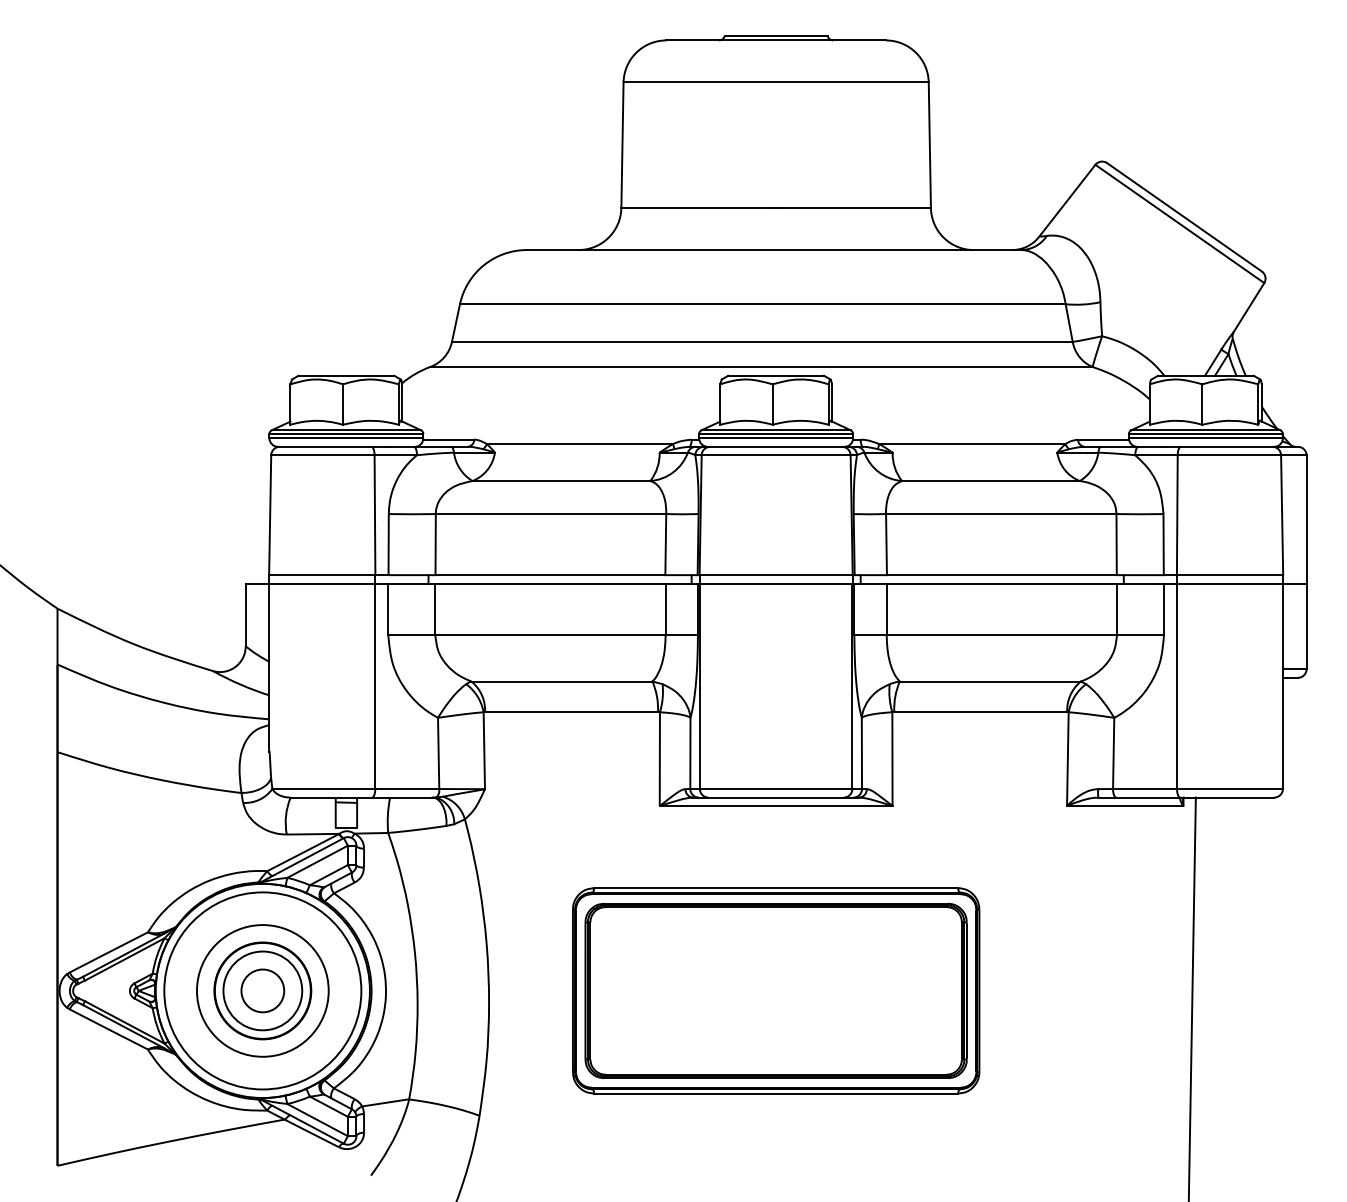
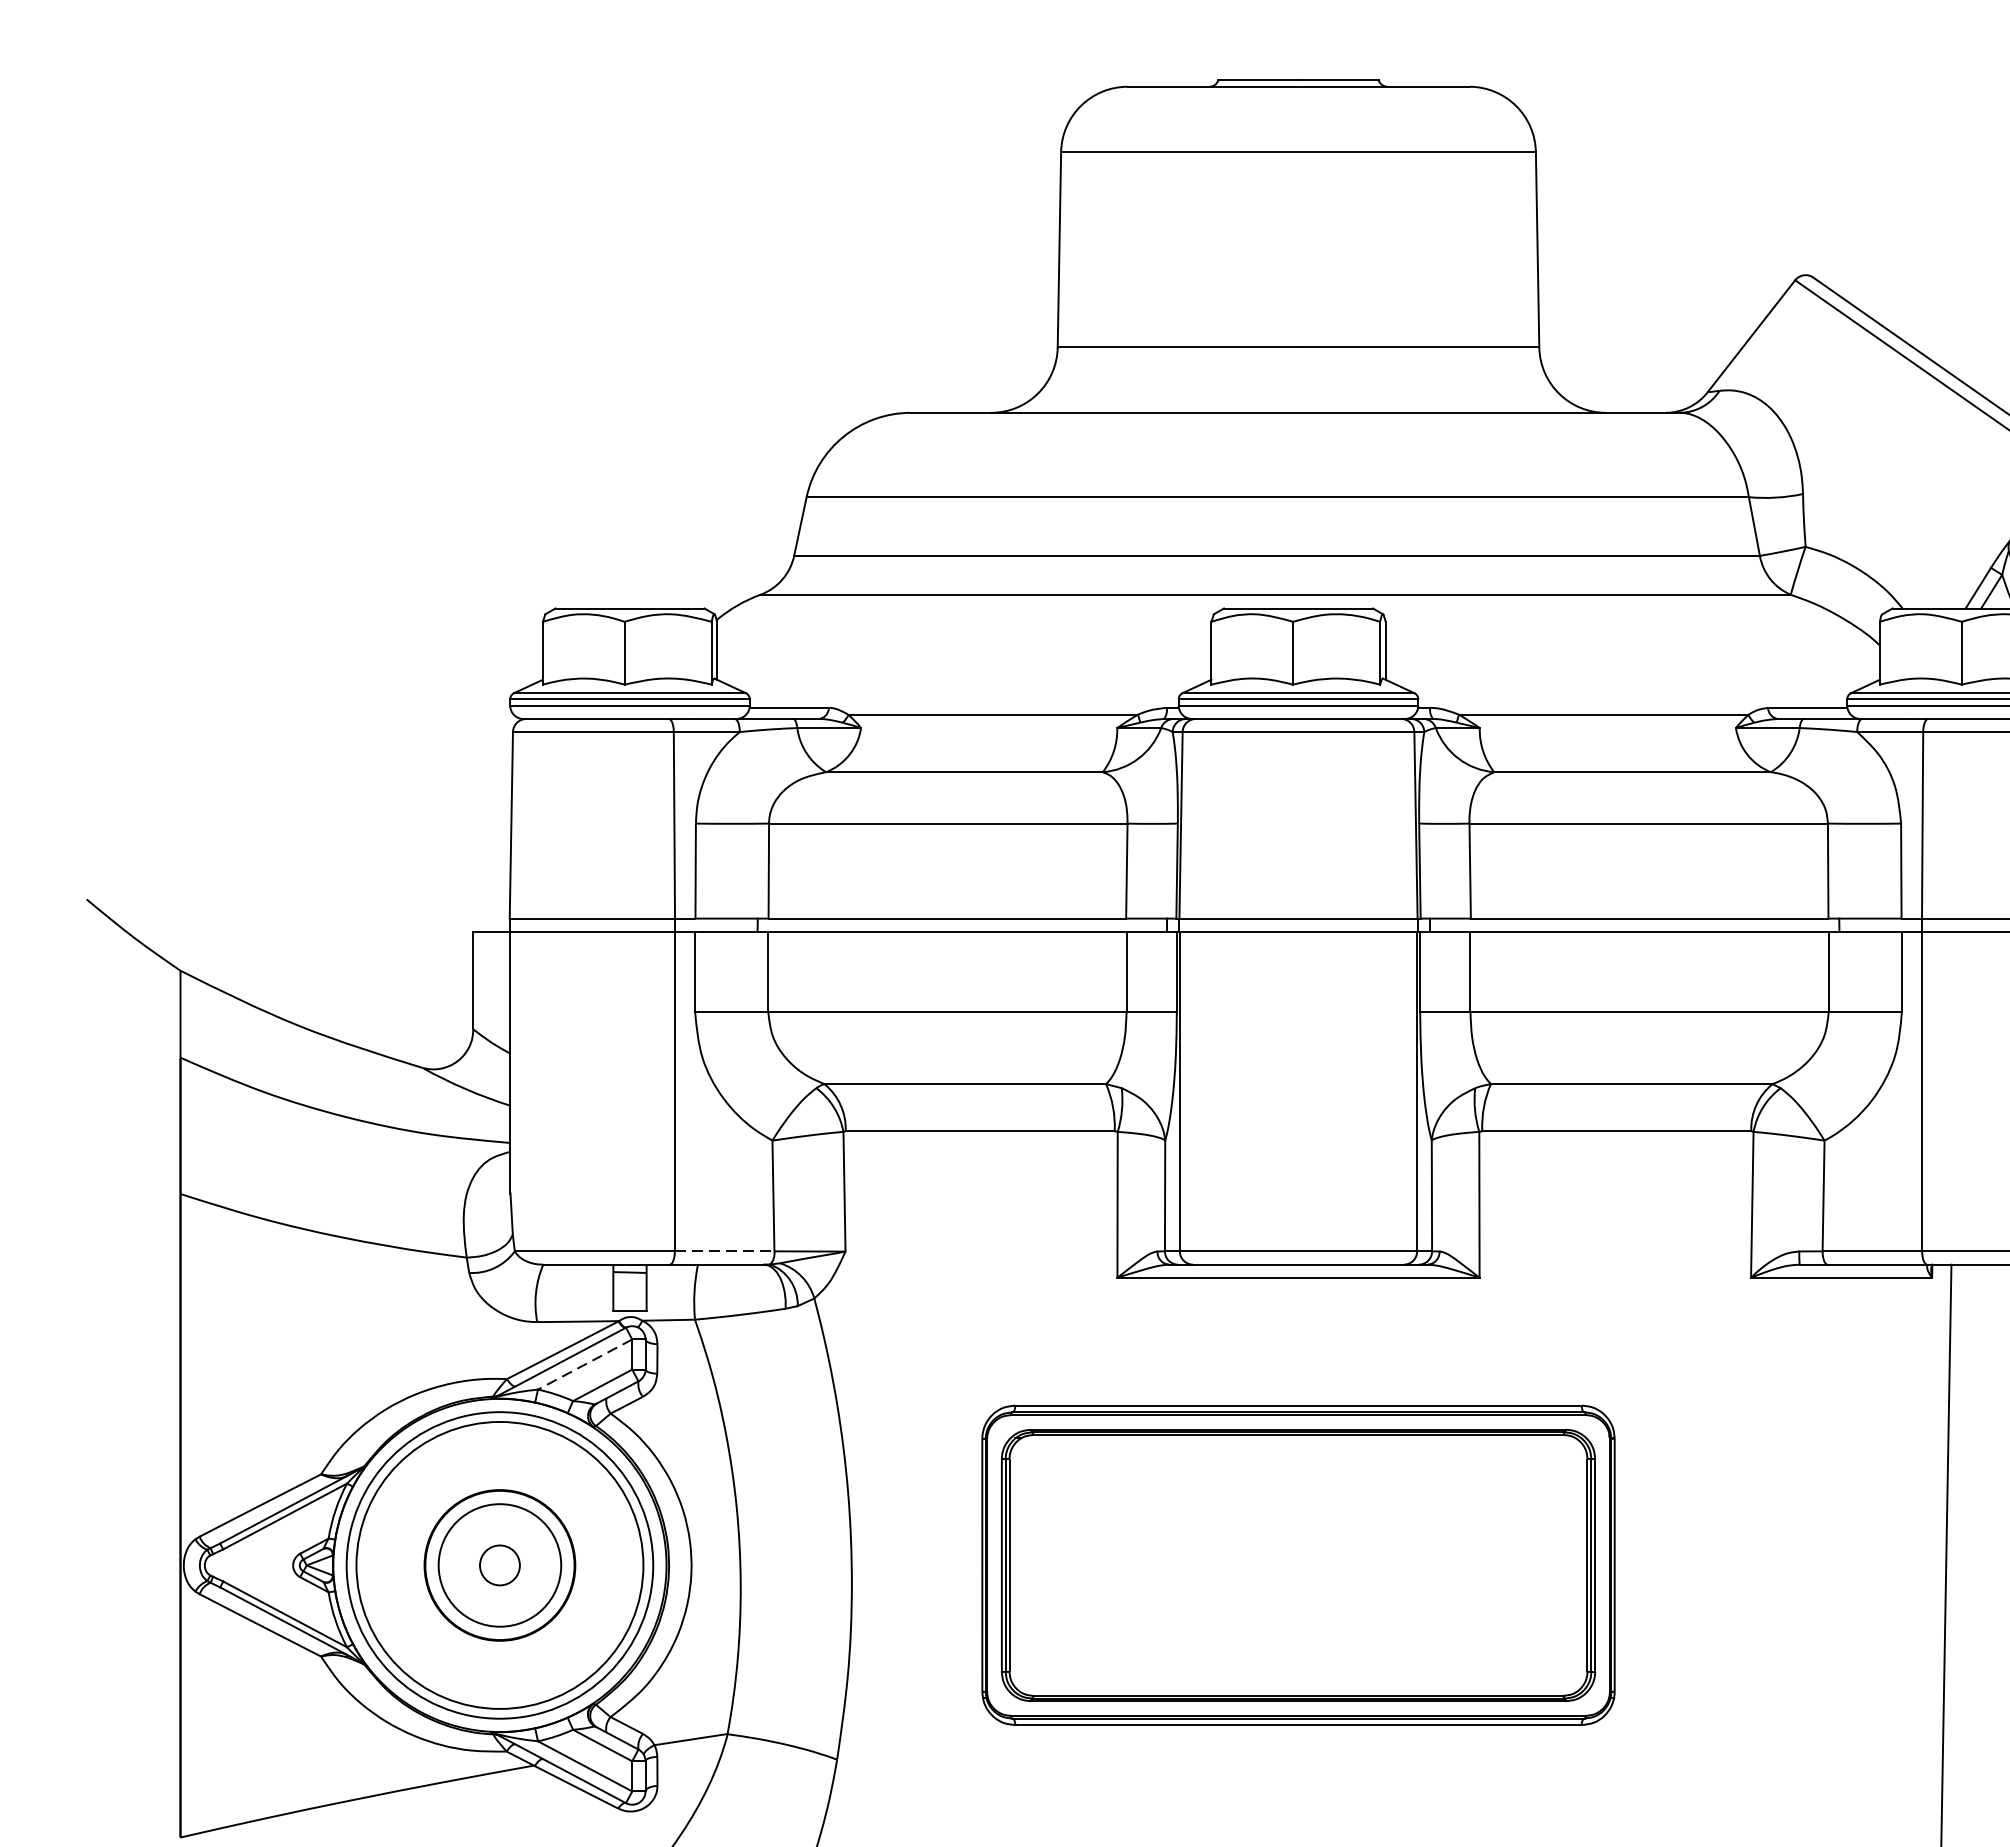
line: (407, 789) -> (724, 1252), solid -> dashed
line: (317, 862) -> (584, 1365), solid -> dashed
circle: (262, 990) -> (499, 1564), size x0.6
circle: (262, 990) -> (499, 1564), size x1.4

